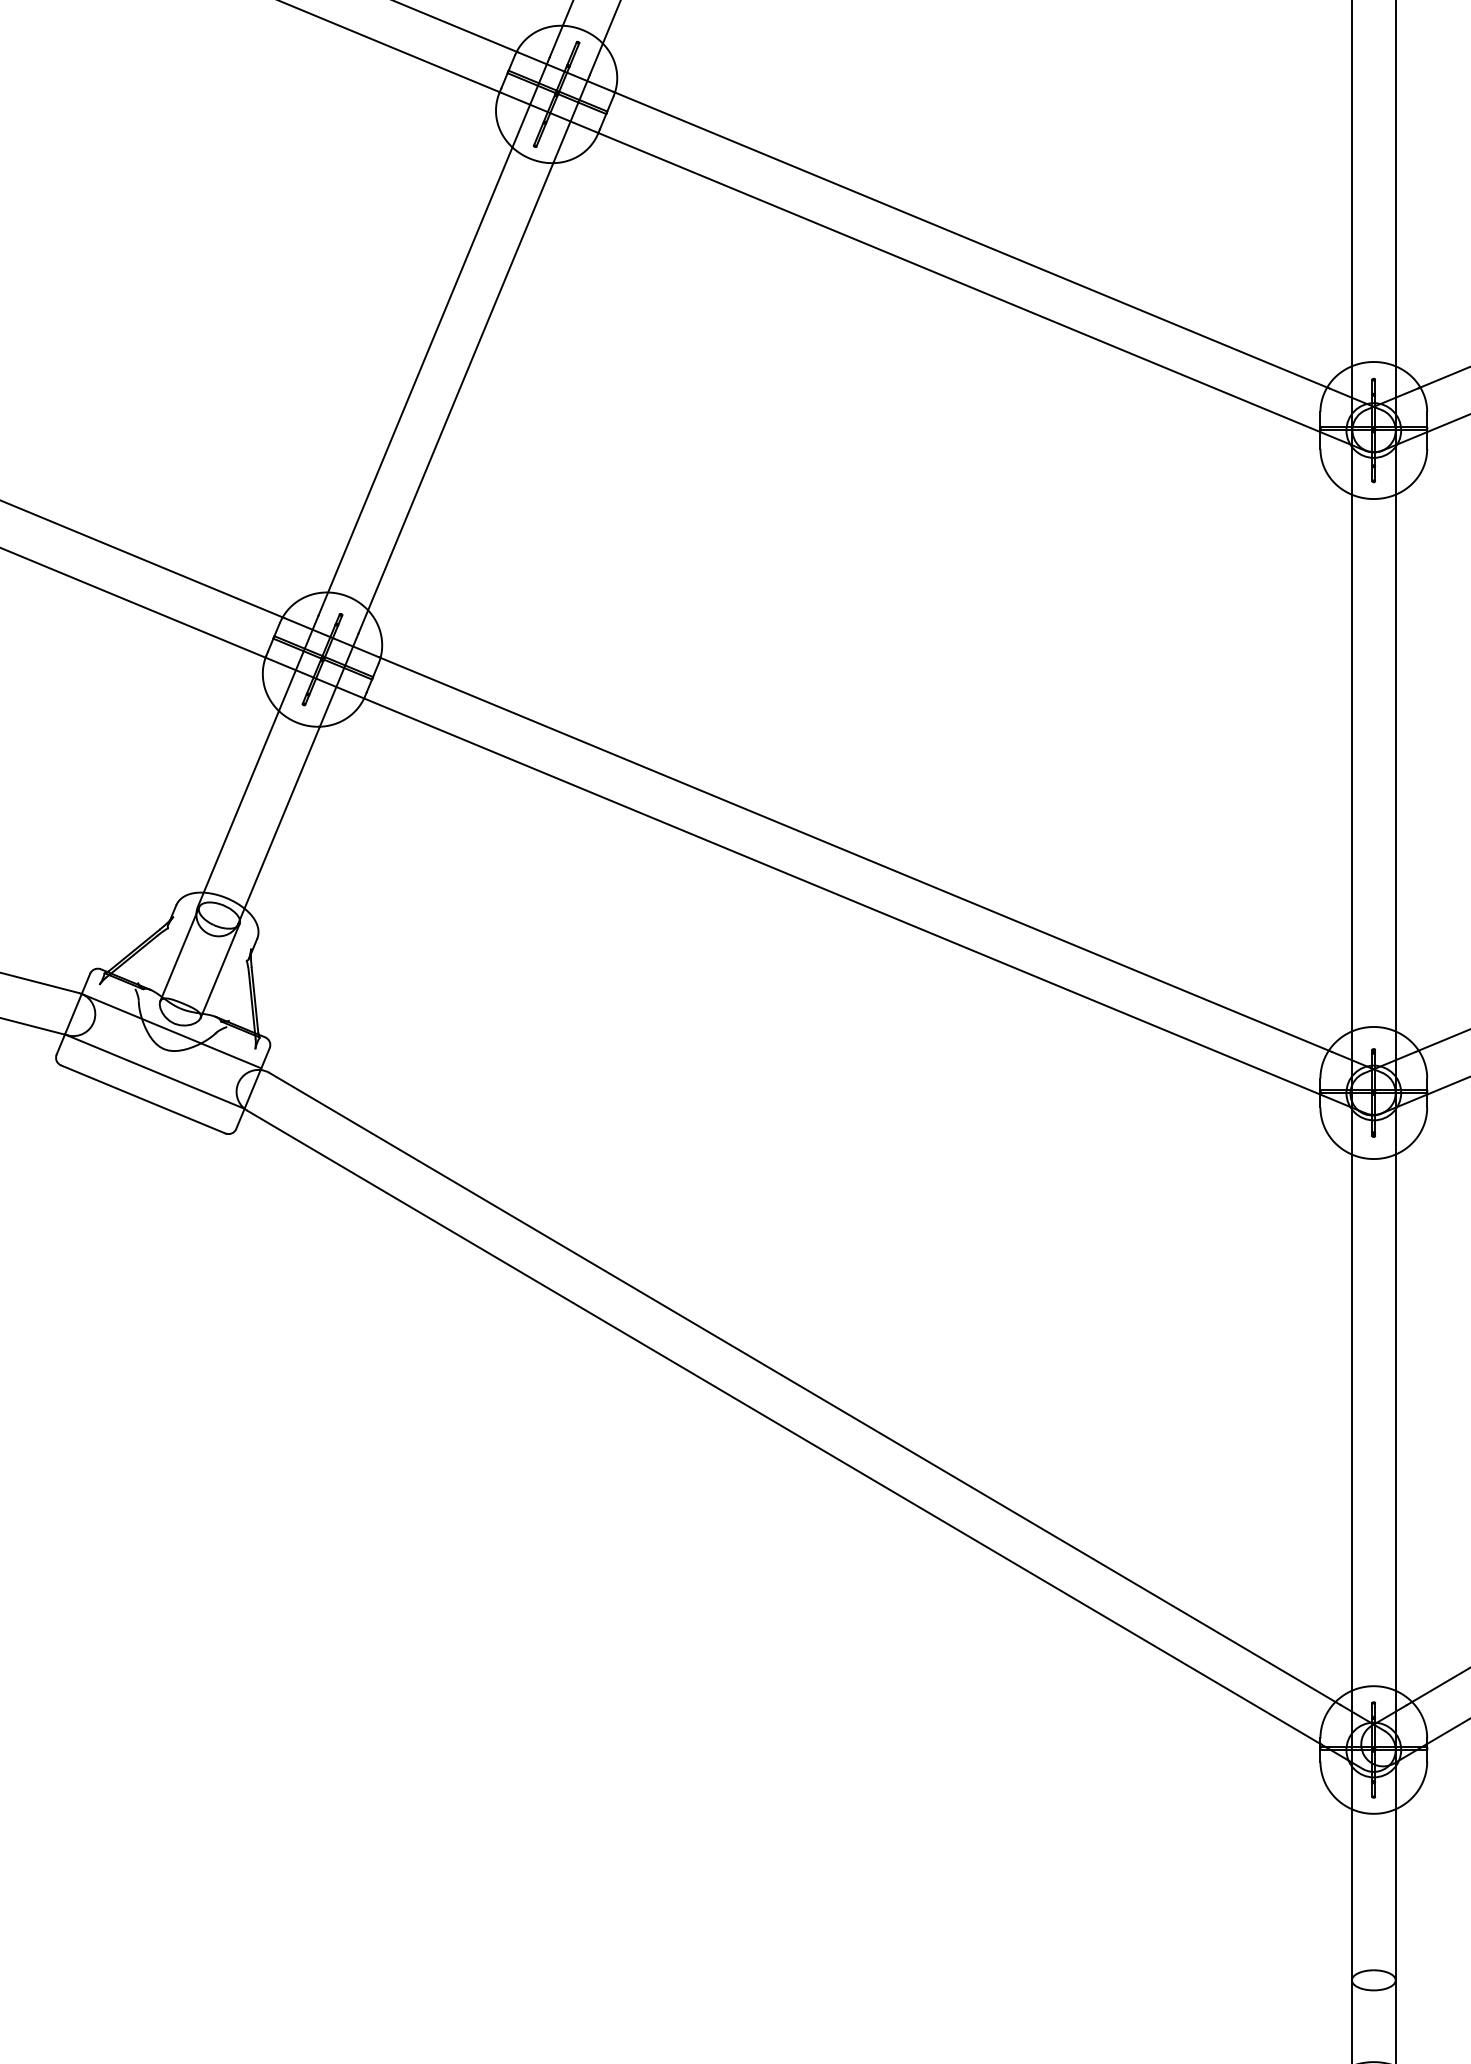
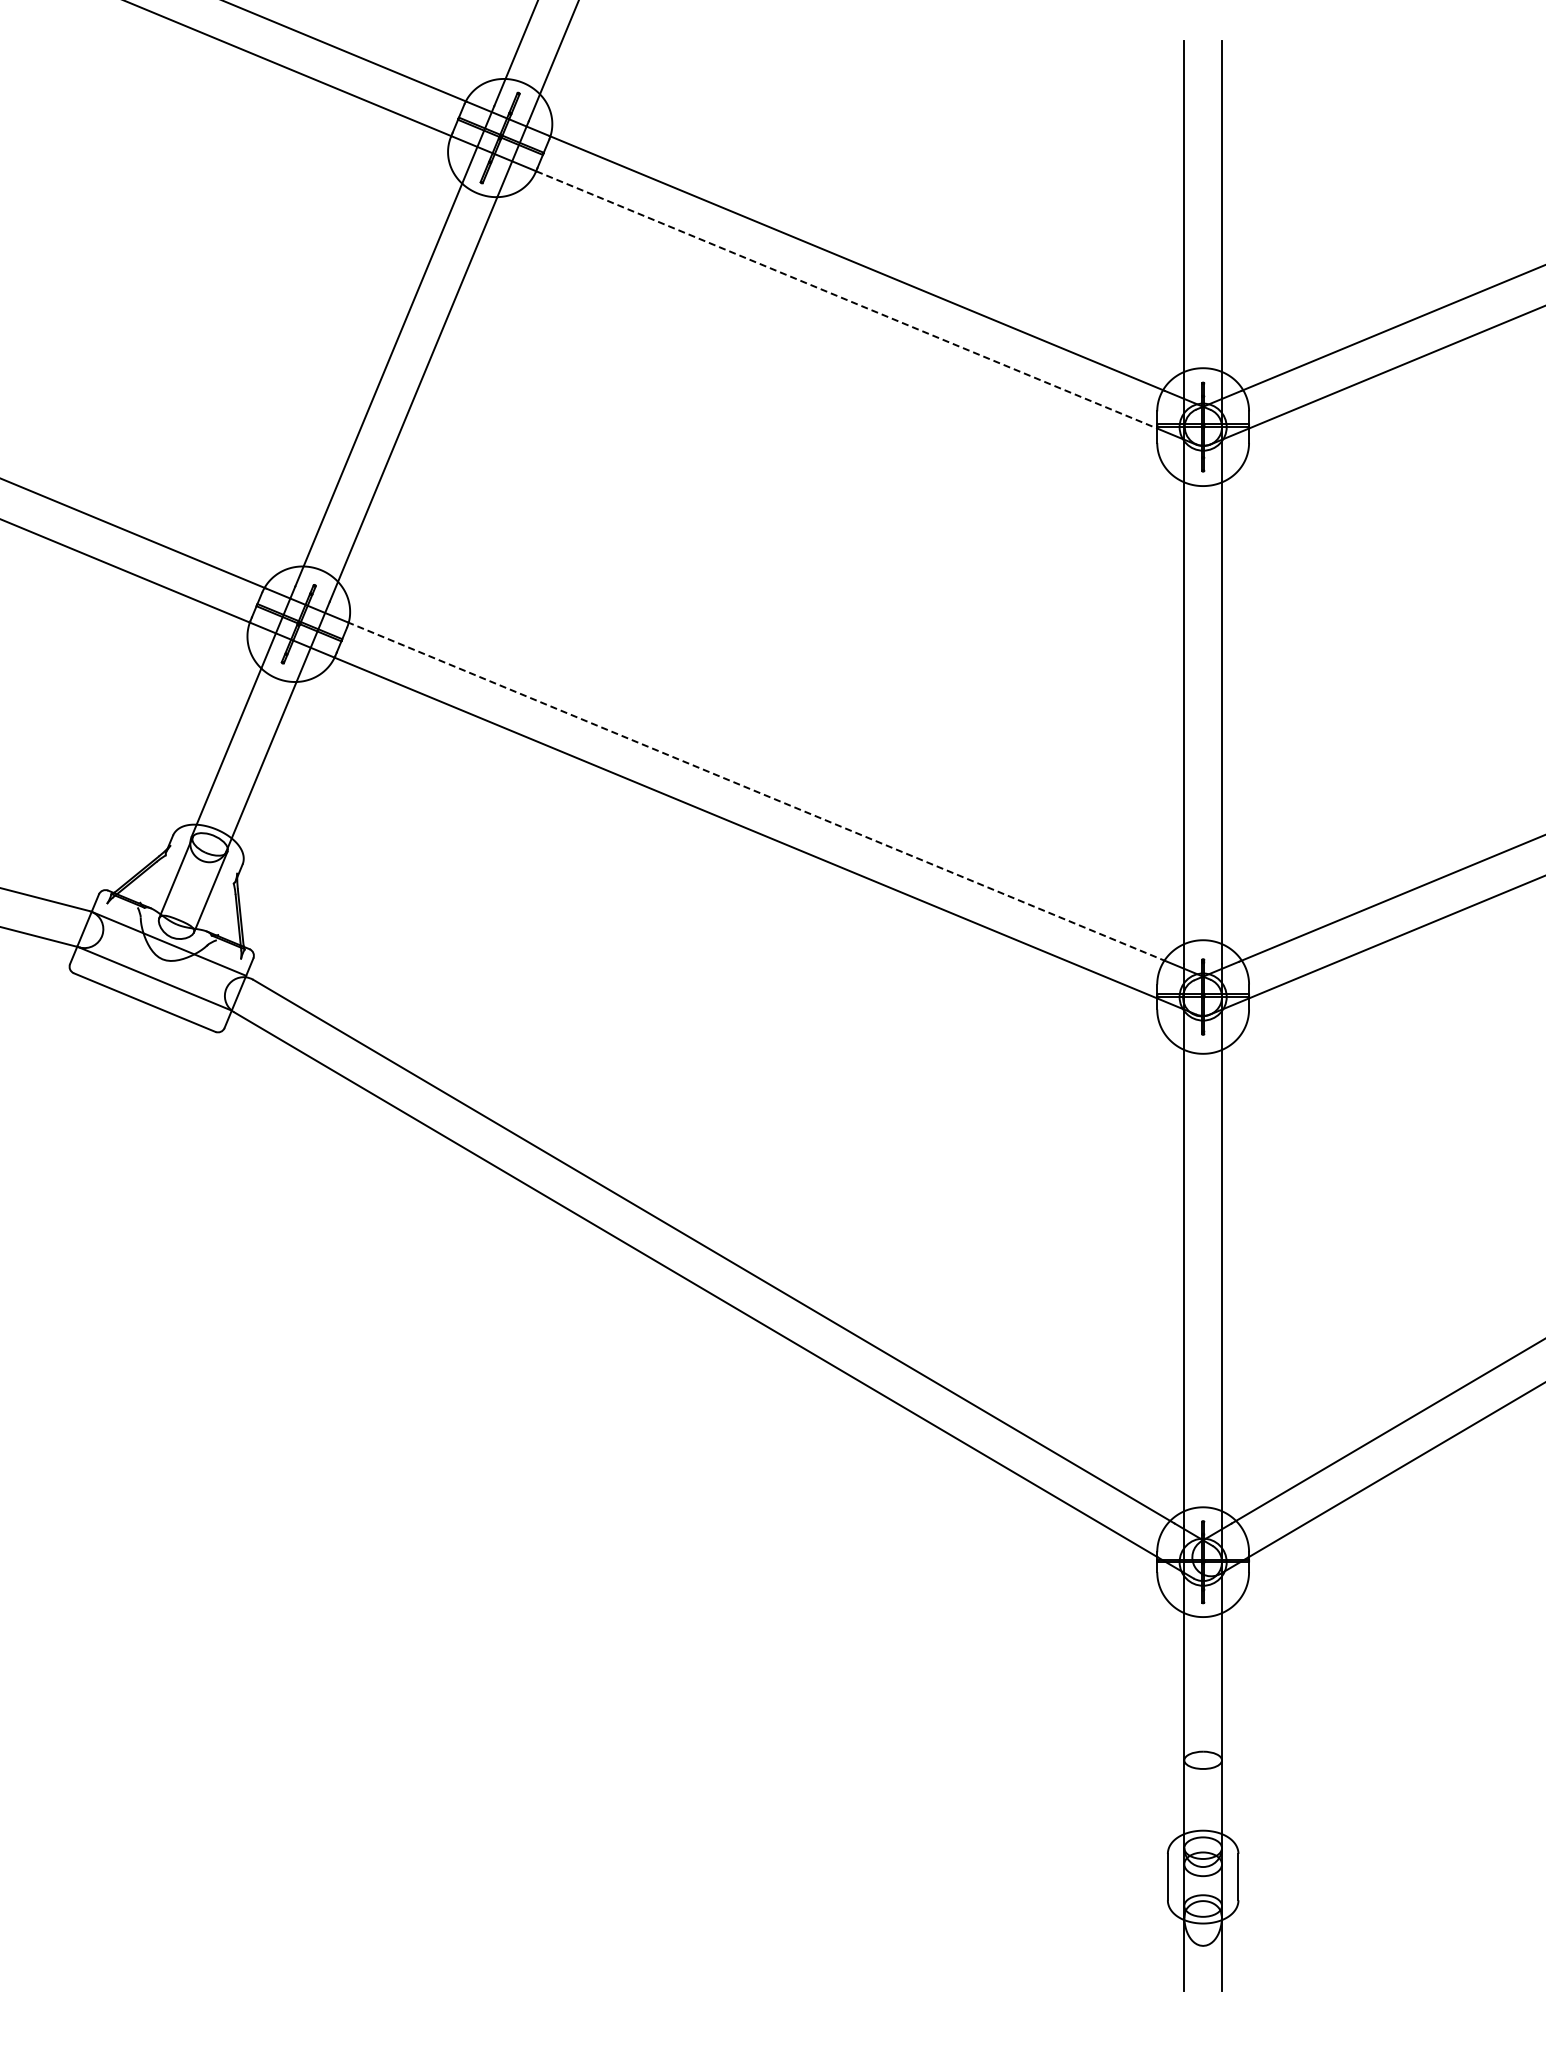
line: (960, 283) -> (847, 300), solid -> dashed
line: (855, 854) -> (757, 791), solid -> dashed

